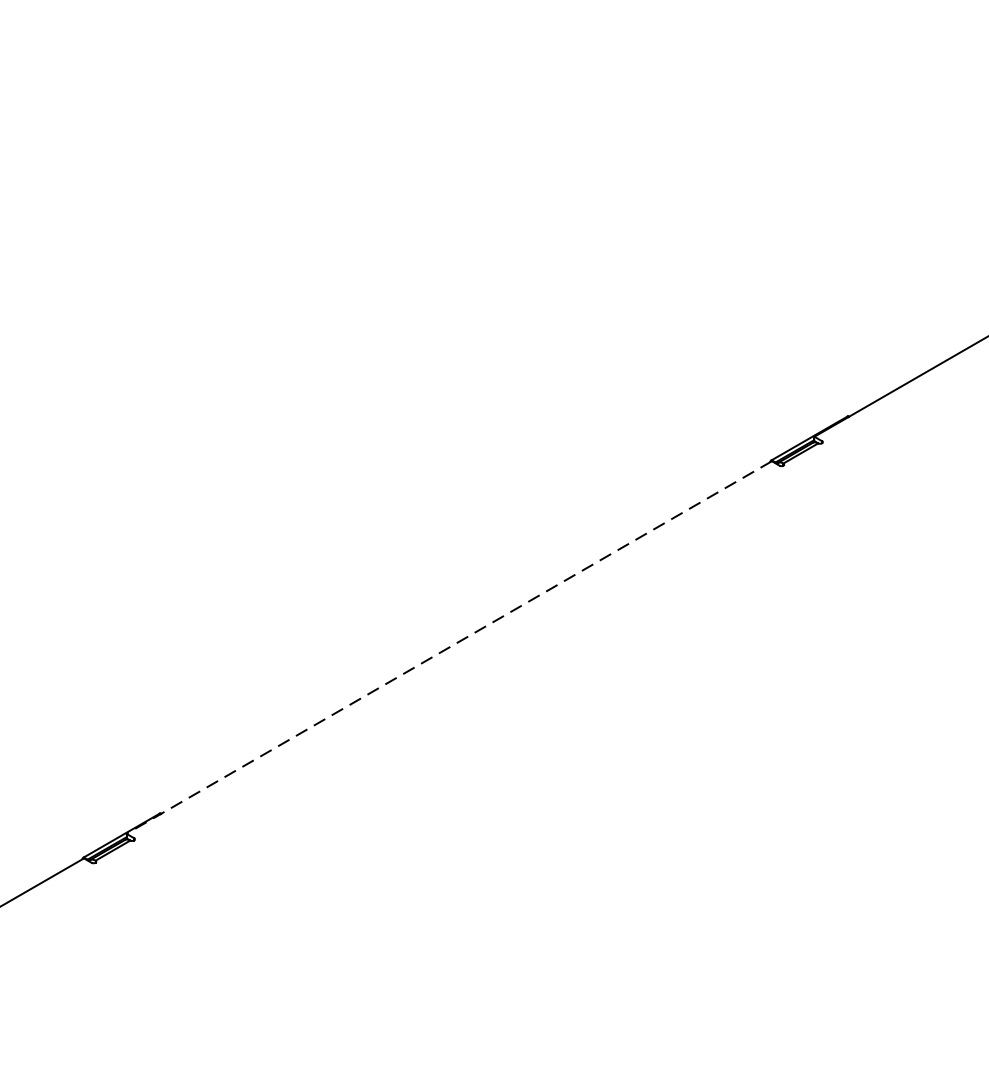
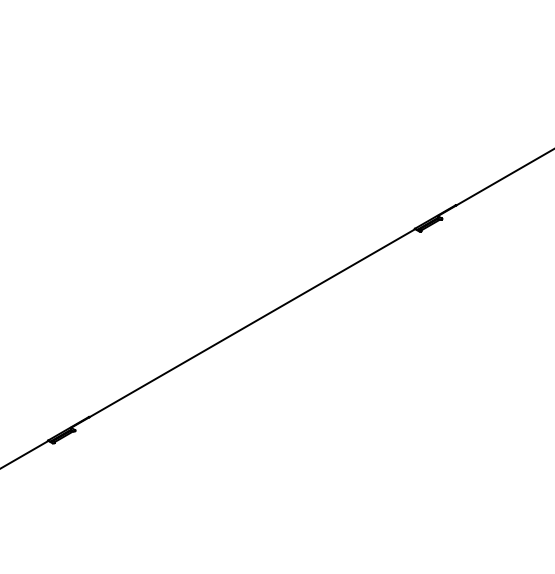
line: (449, 647) -> (243, 328), dashed -> solid

